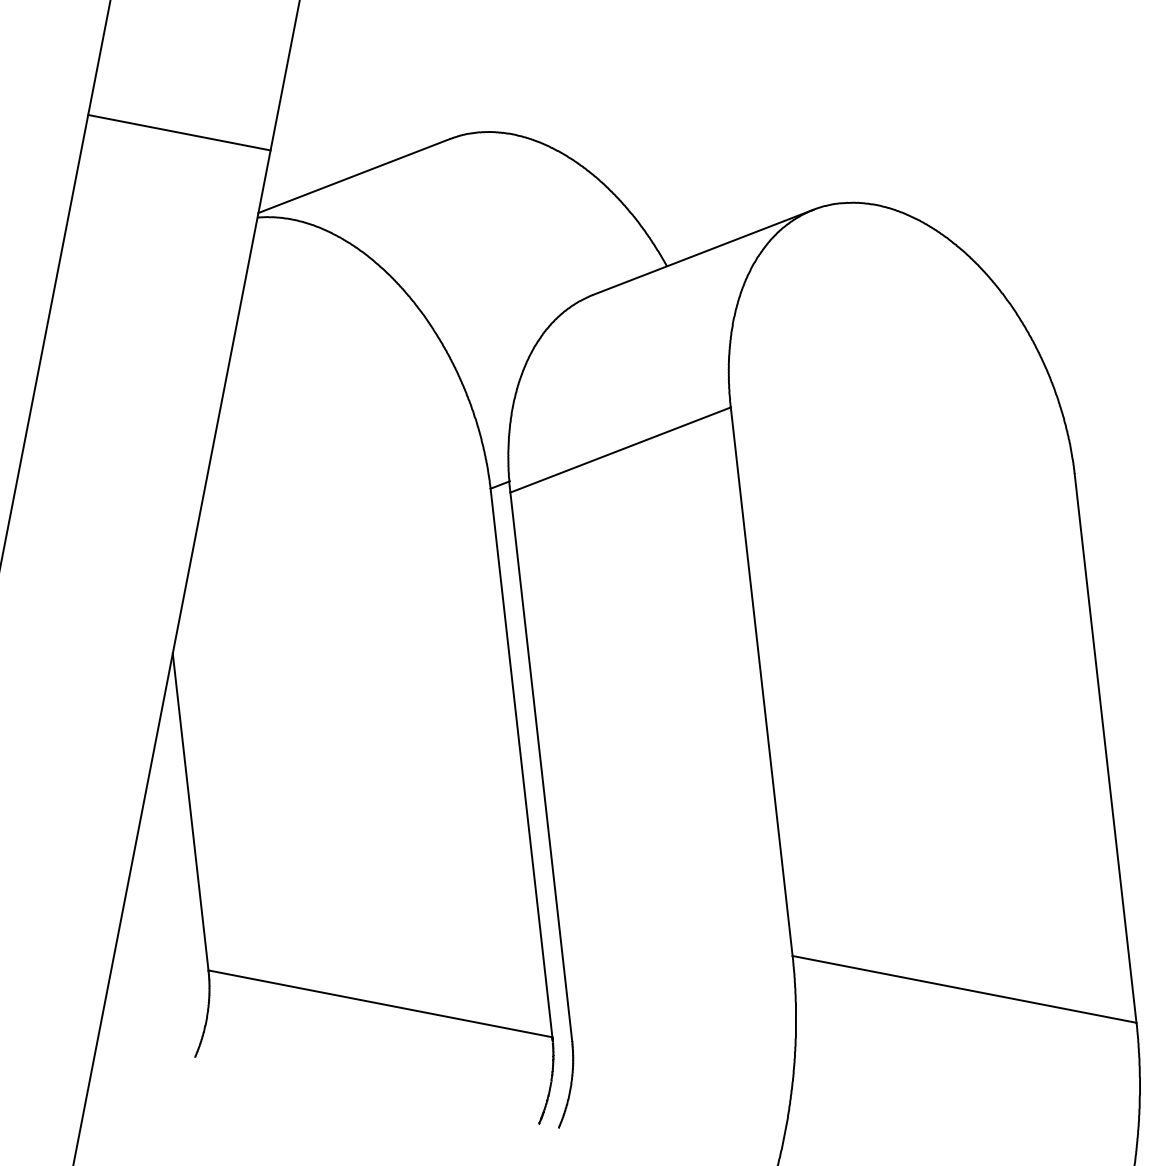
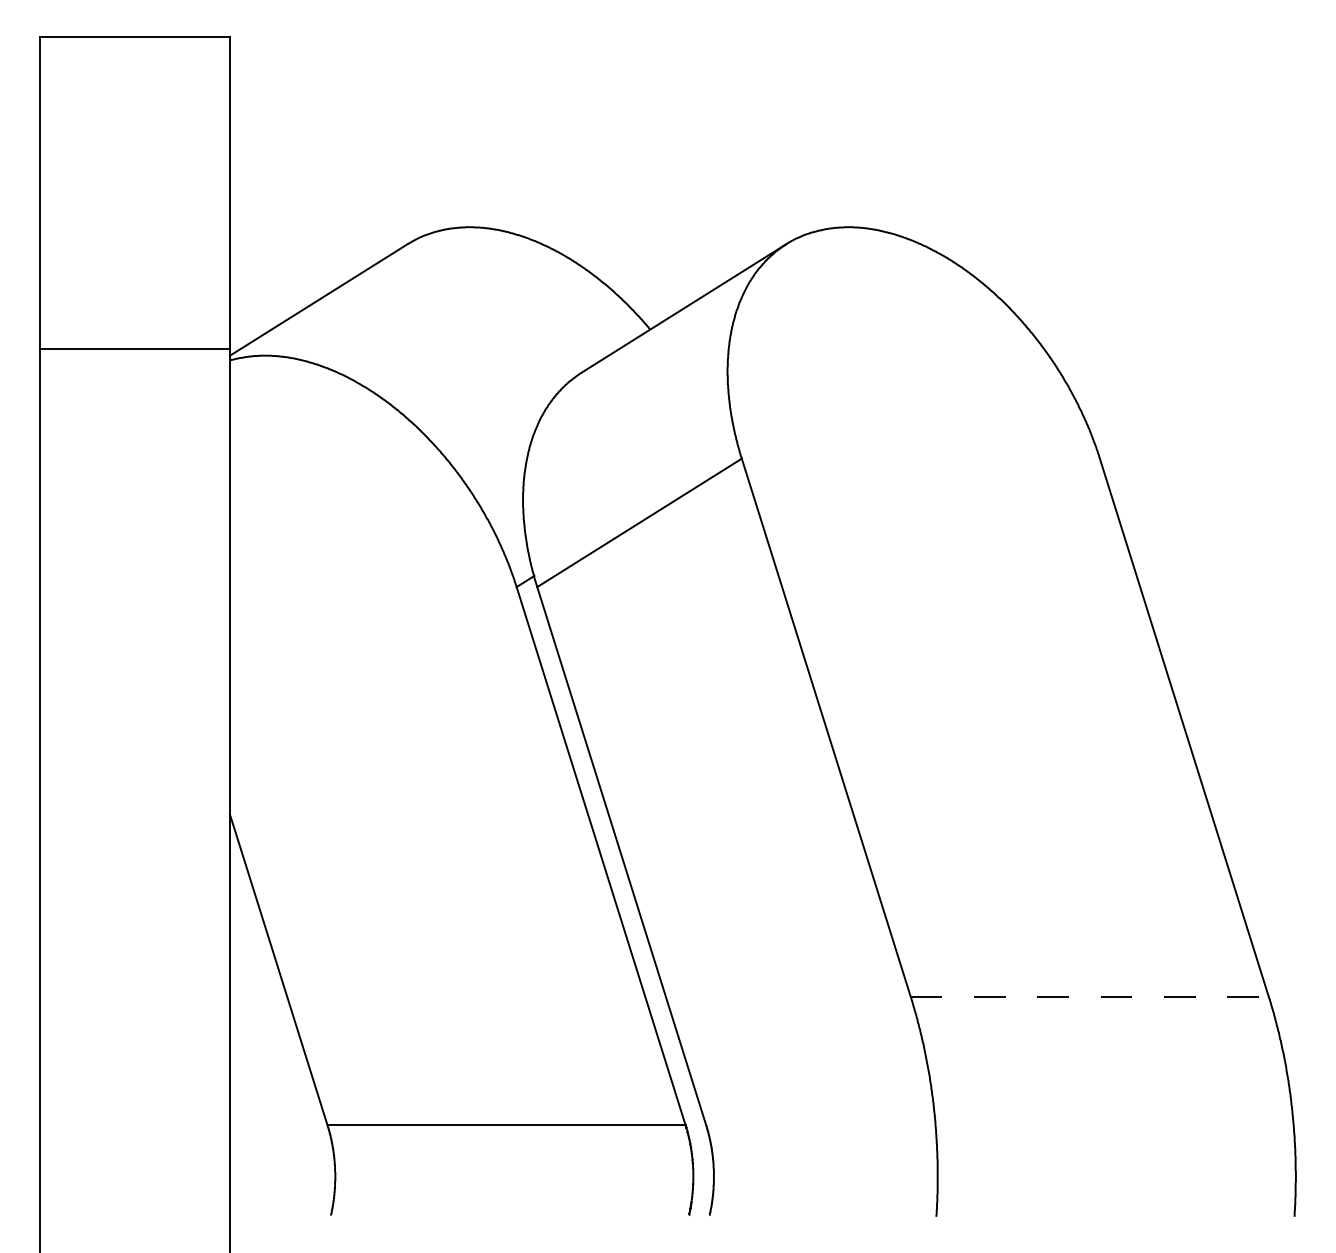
line: (178, 132) -> (134, 348), moved
line: (965, 989) -> (1090, 996), solid -> dashed

